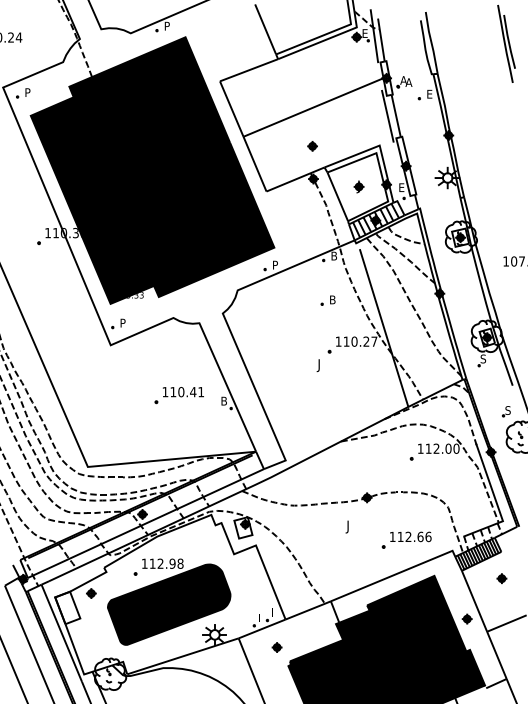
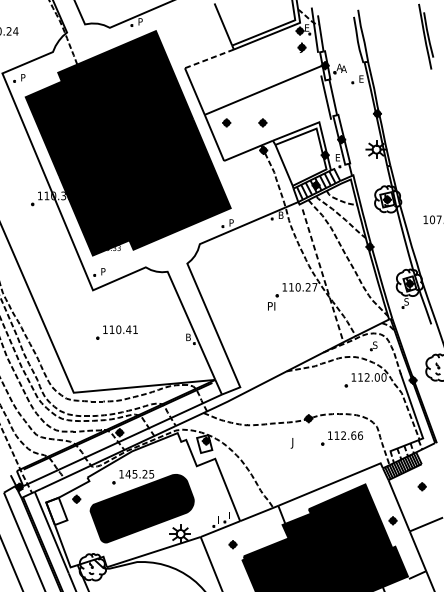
line: (248, 70) -> (208, 59), solid -> dashed
part: (269, 146) -> (226, 123), added
part: (358, 186) -> (301, 47), moved
part: (327, 300) -> (275, 252), removed
line: (384, 328) -> (323, 276), solid -> dashed
text: (321, 365) -> (270, 307), J -> PI
part: (178, 395) -> (116, 332), moved
part: (506, 411) -> (373, 346), moved
part: (406, 539) -> (341, 437), moved
text: (166, 563) -> (139, 473), 112.98 -> 145.25

